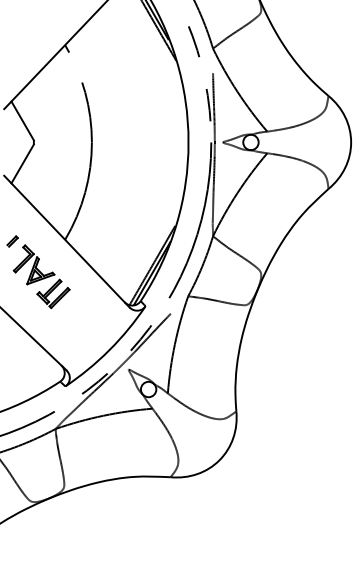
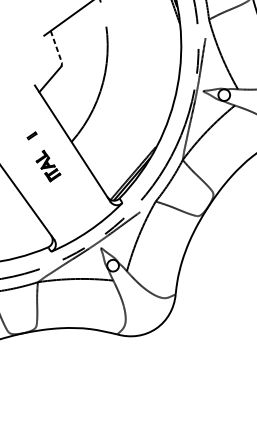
line: (22, 121) -> (56, 47), solid -> dashed
part: (41, 276) -> (48, 166), size x0.6

